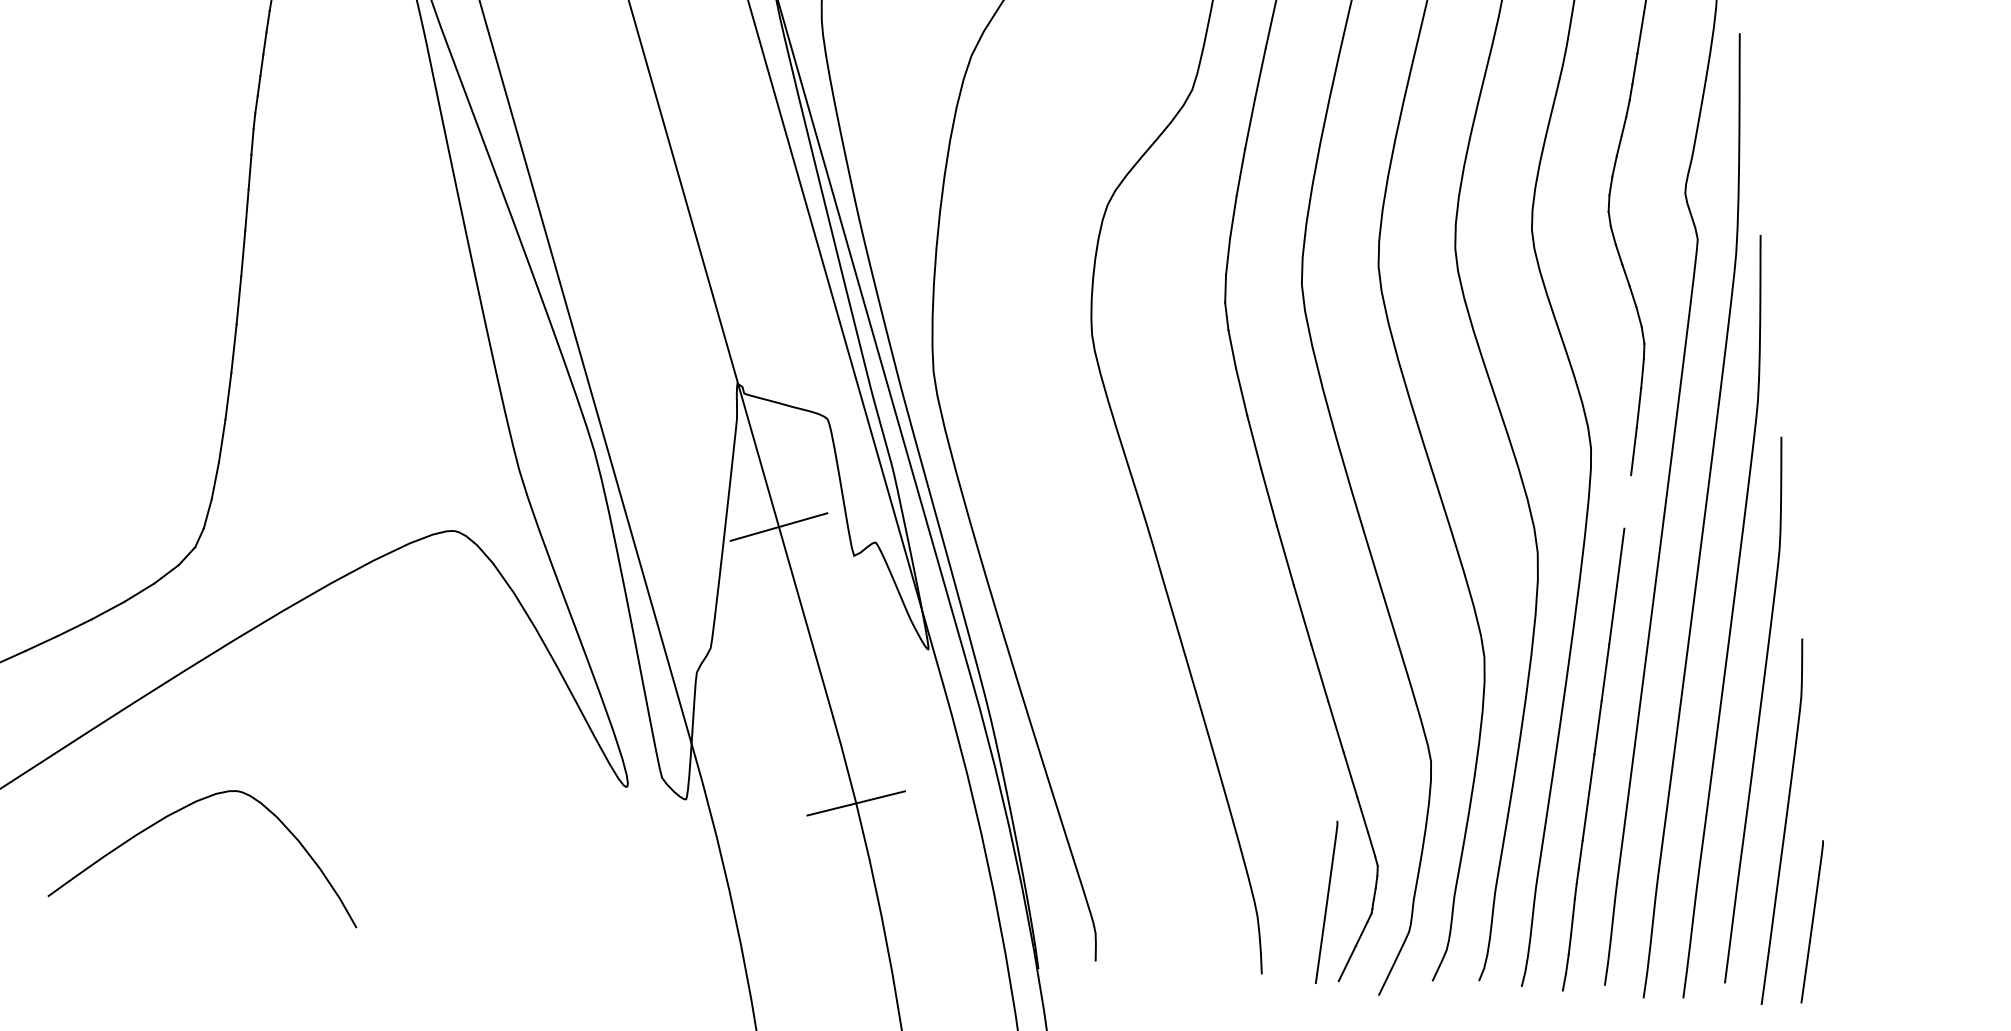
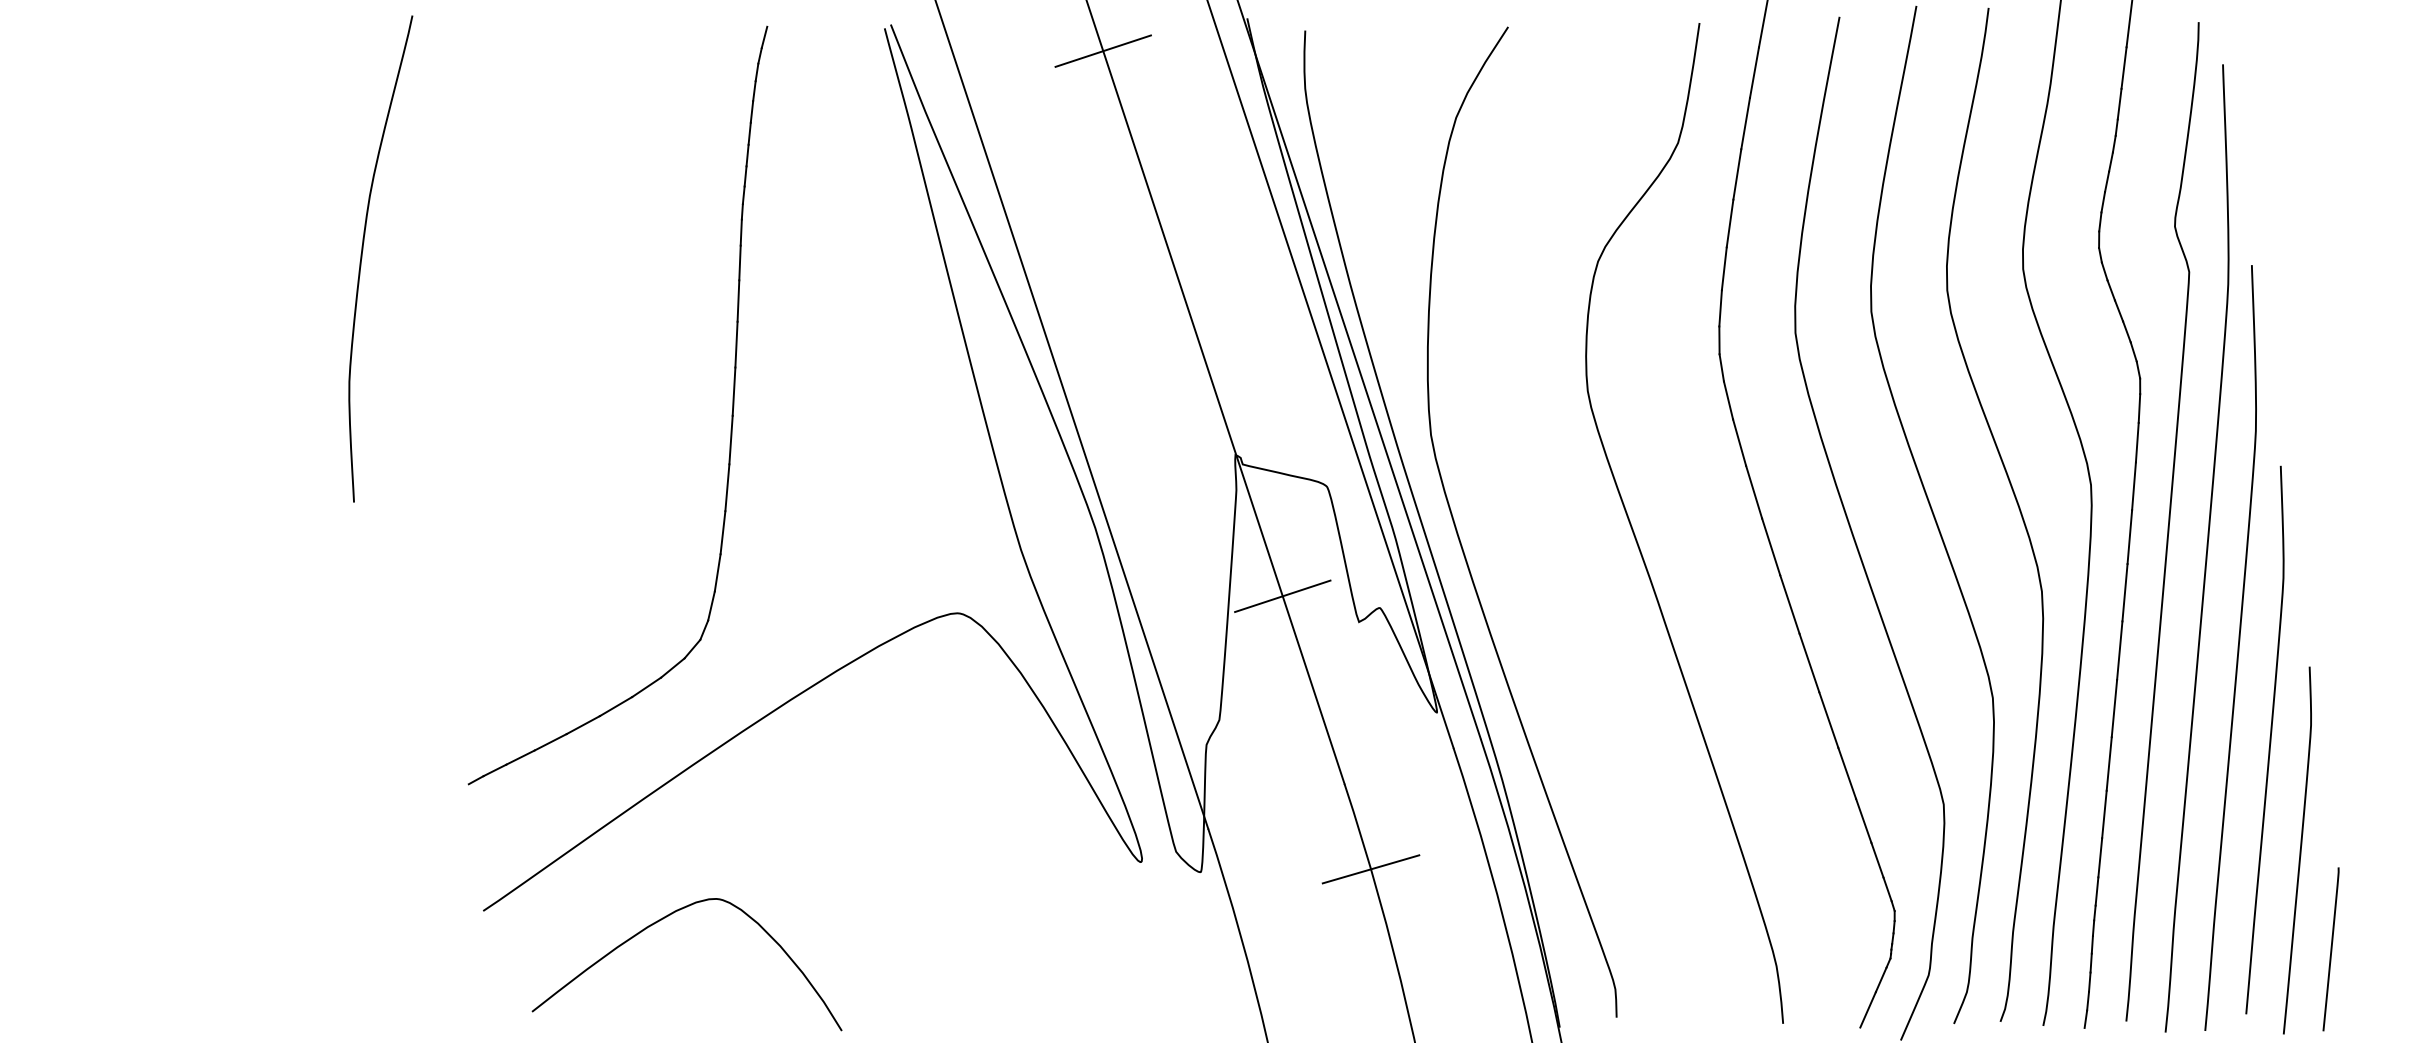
line: (1627, 502) -> (2129, 537), added
curve: (177, 812) -> (658, 922), moved
line: (1326, 902) -> (1844, 949), removed

